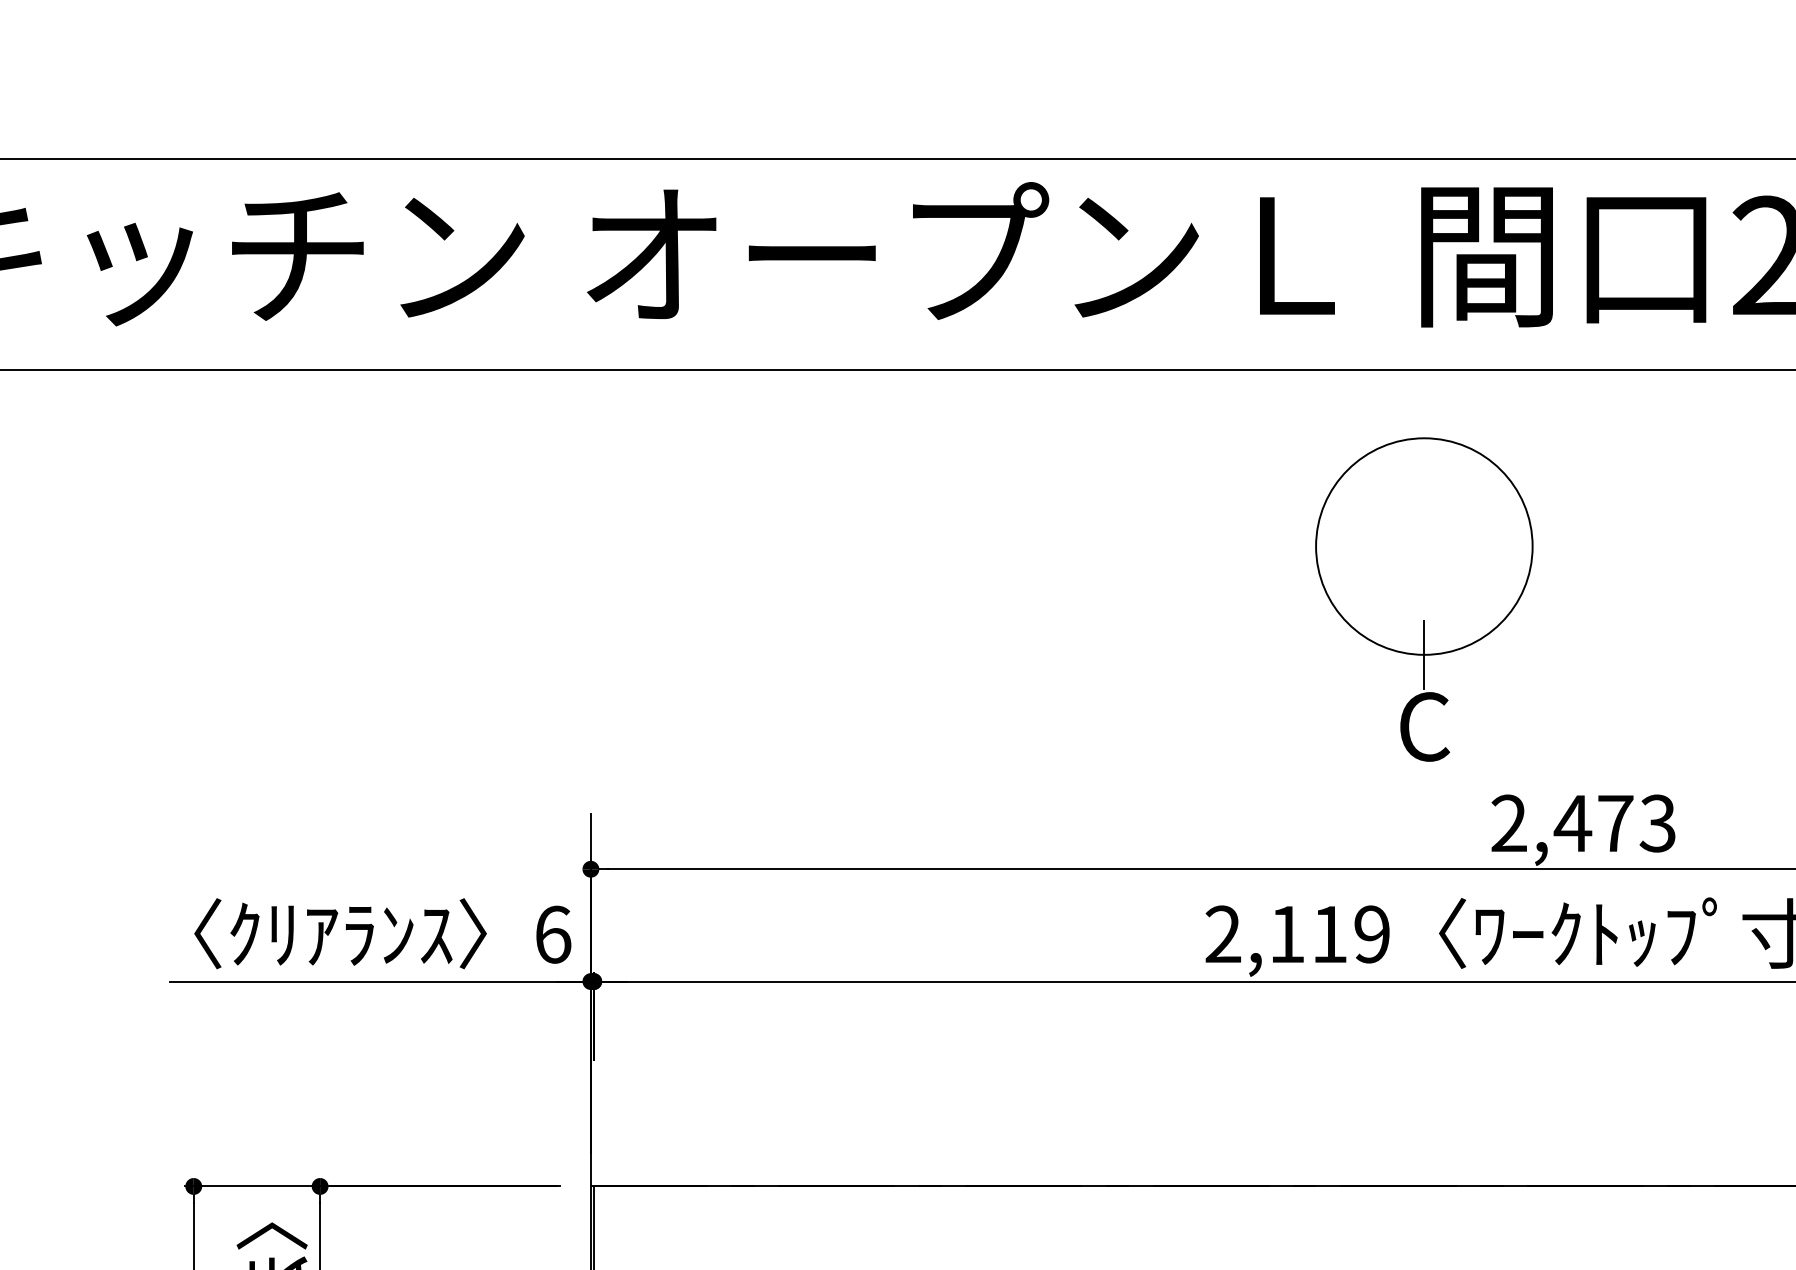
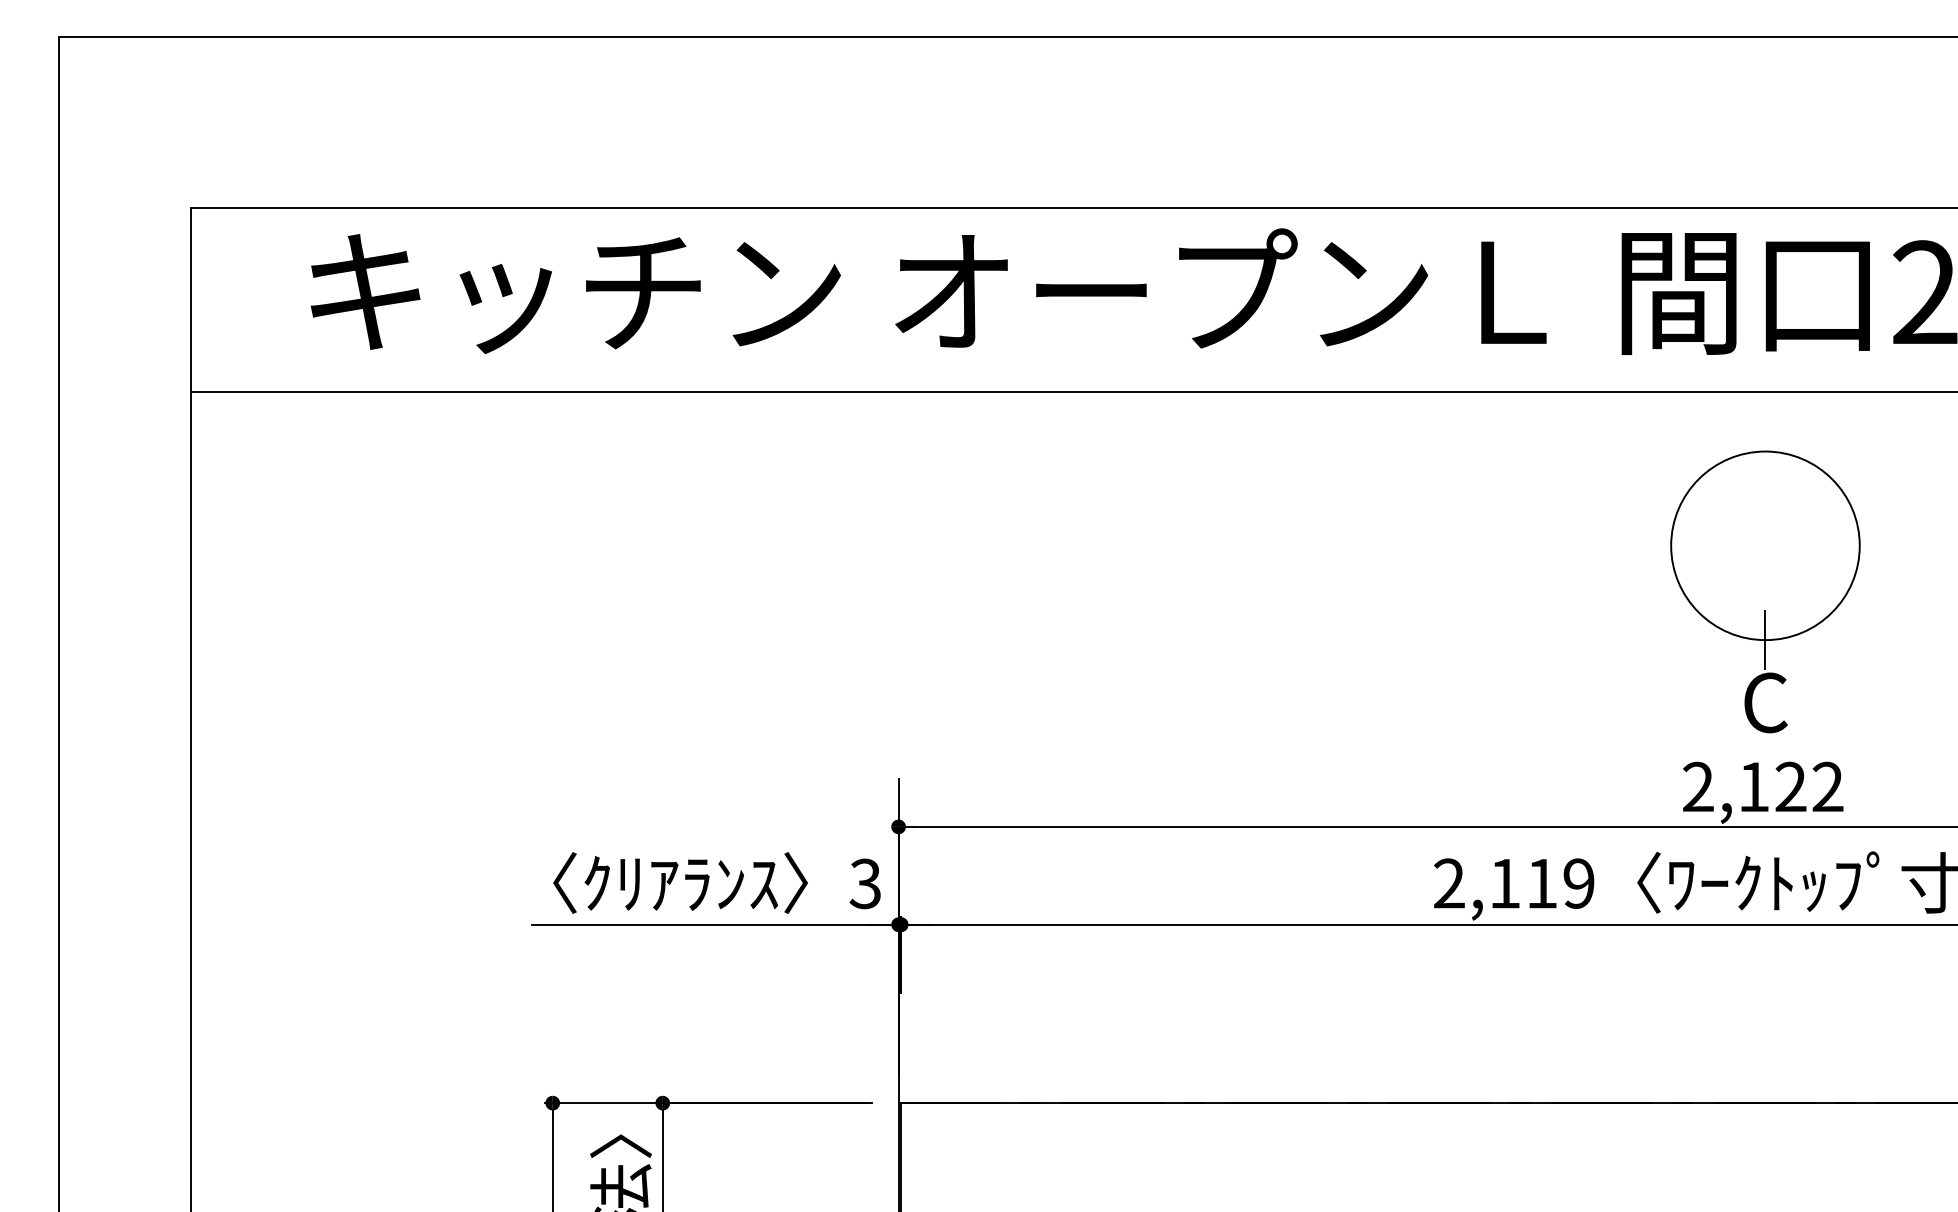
part: (1424, 599) -> (1765, 591), moved
text: (1614, 822) -> (1790, 786), 2,473 -> 2,122
text: (552, 934) -> (865, 883), 6 -> 3

